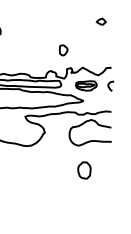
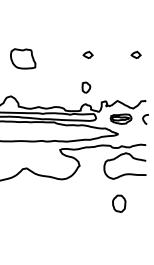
part: (52, 21) -> (87, 54), added
part: (63, 50) -> (86, 87), moved

